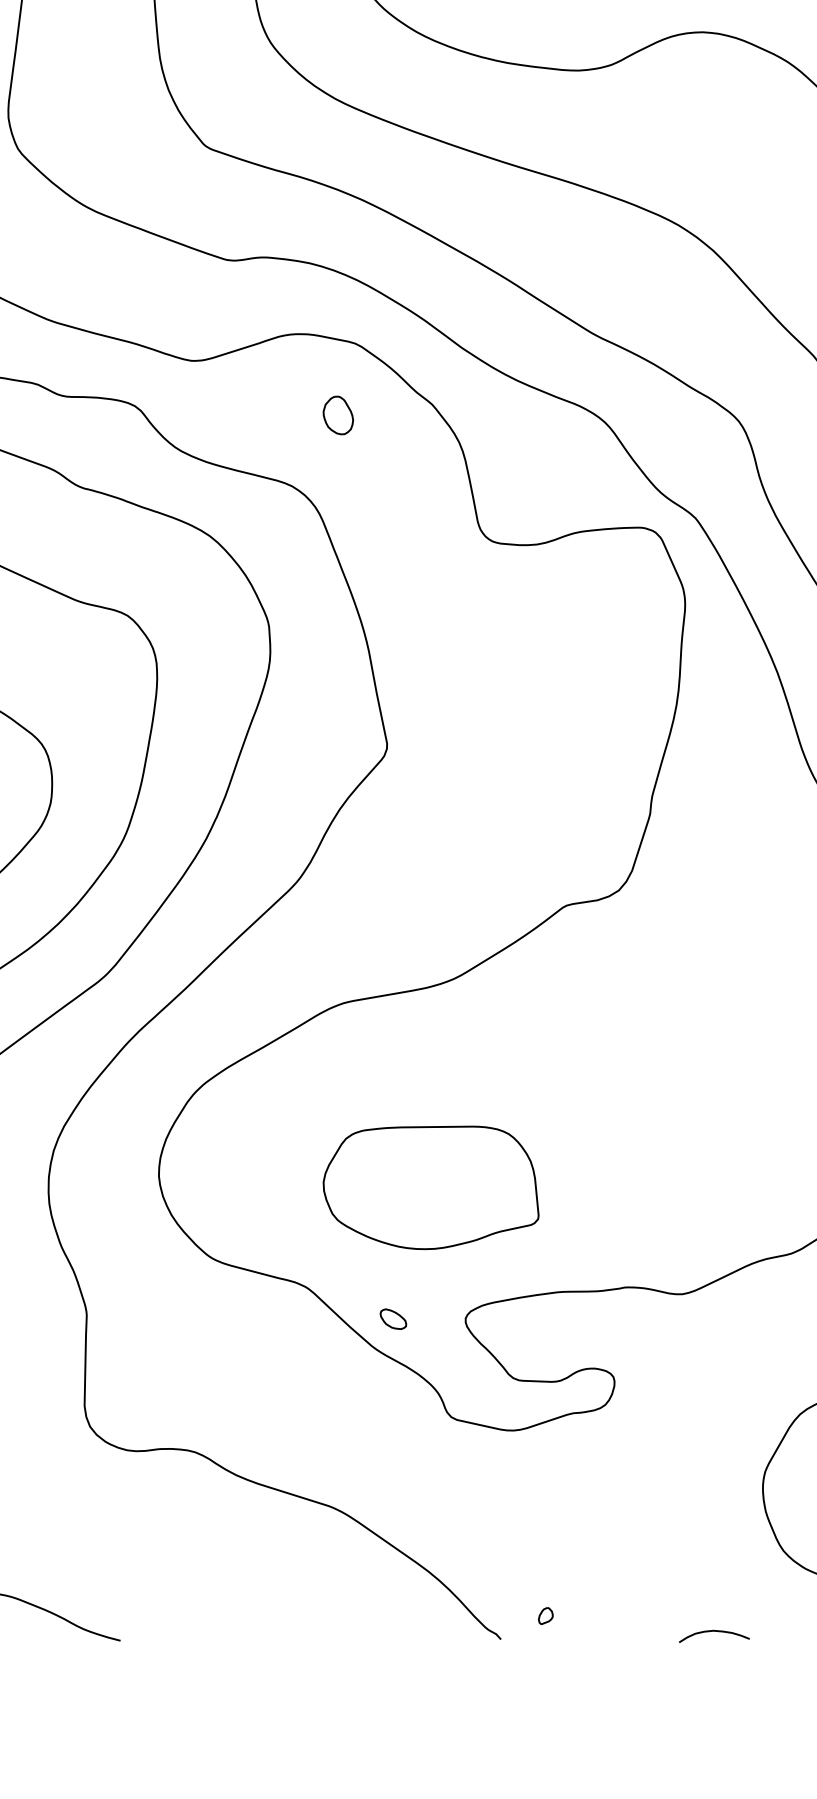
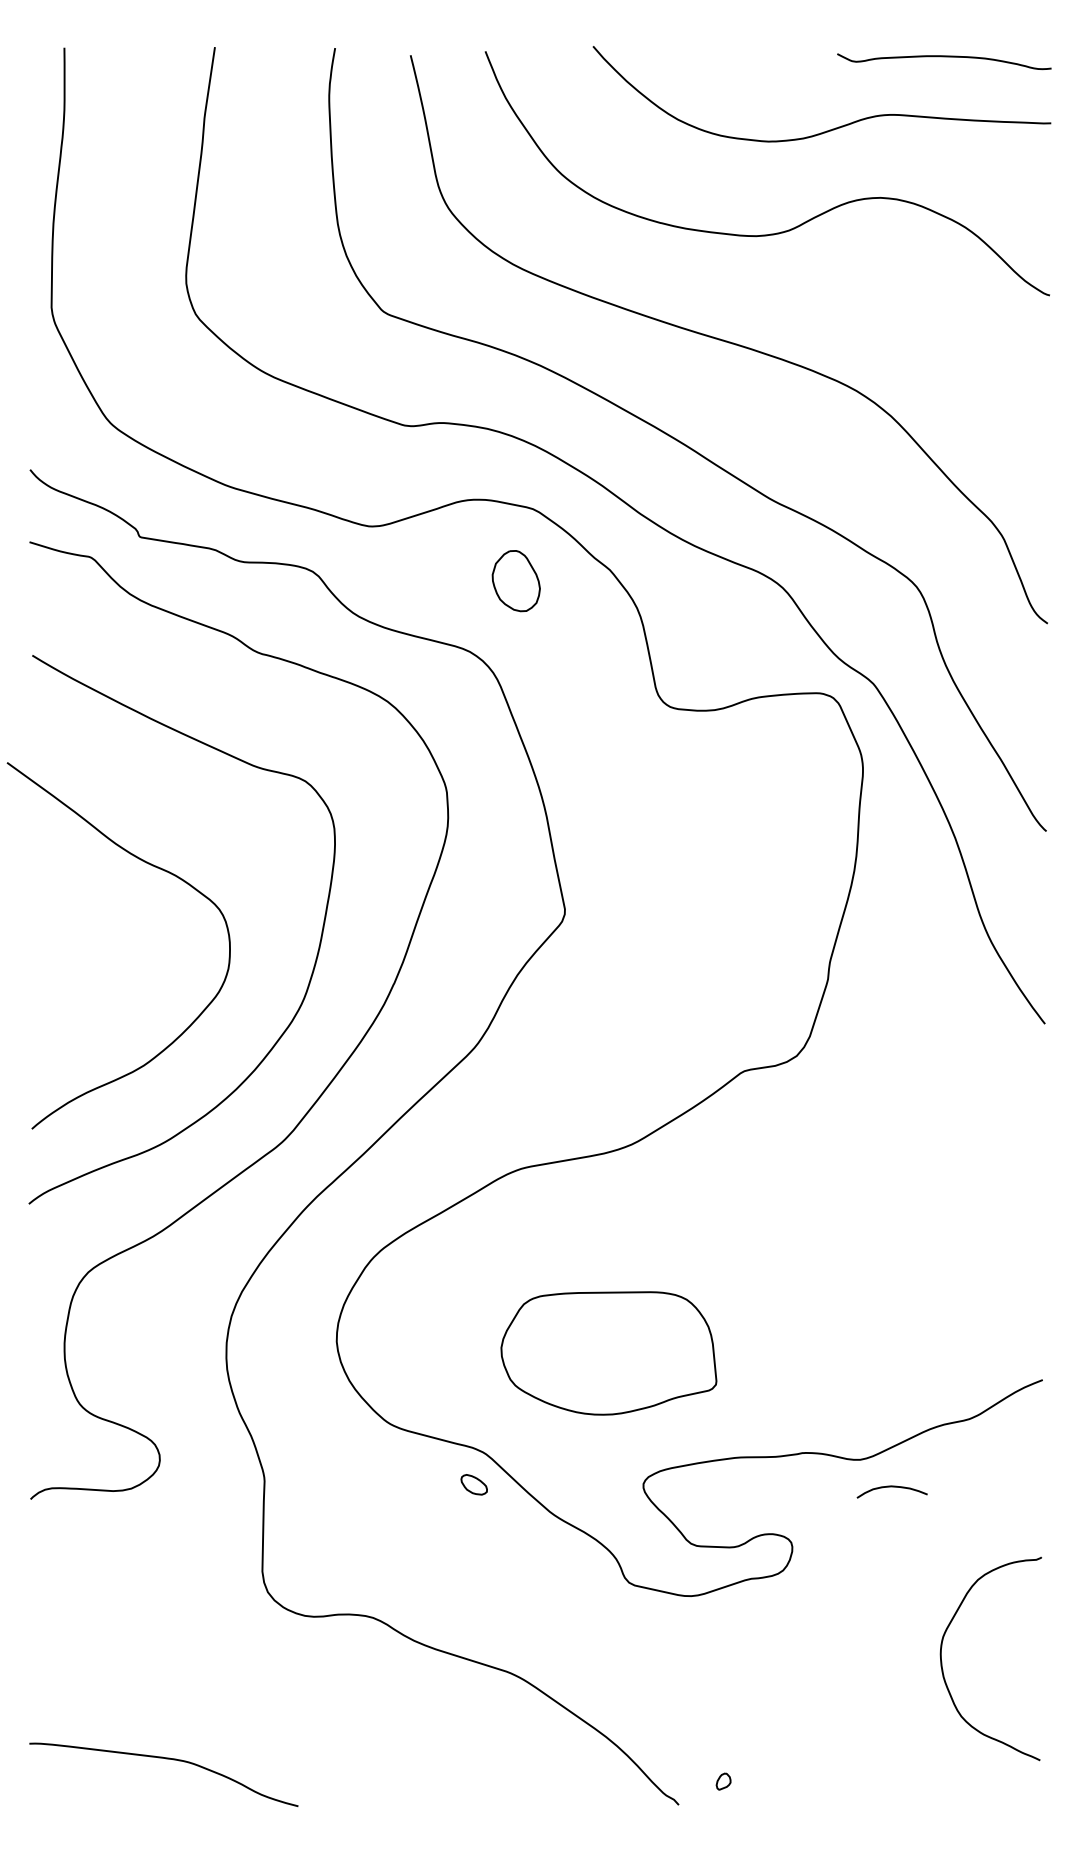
part: (337, 414) -> (515, 580), size x1.6
part: (392, 1318) -> (473, 1484), moved
curve: (713, 1631) -> (891, 1487), moved

